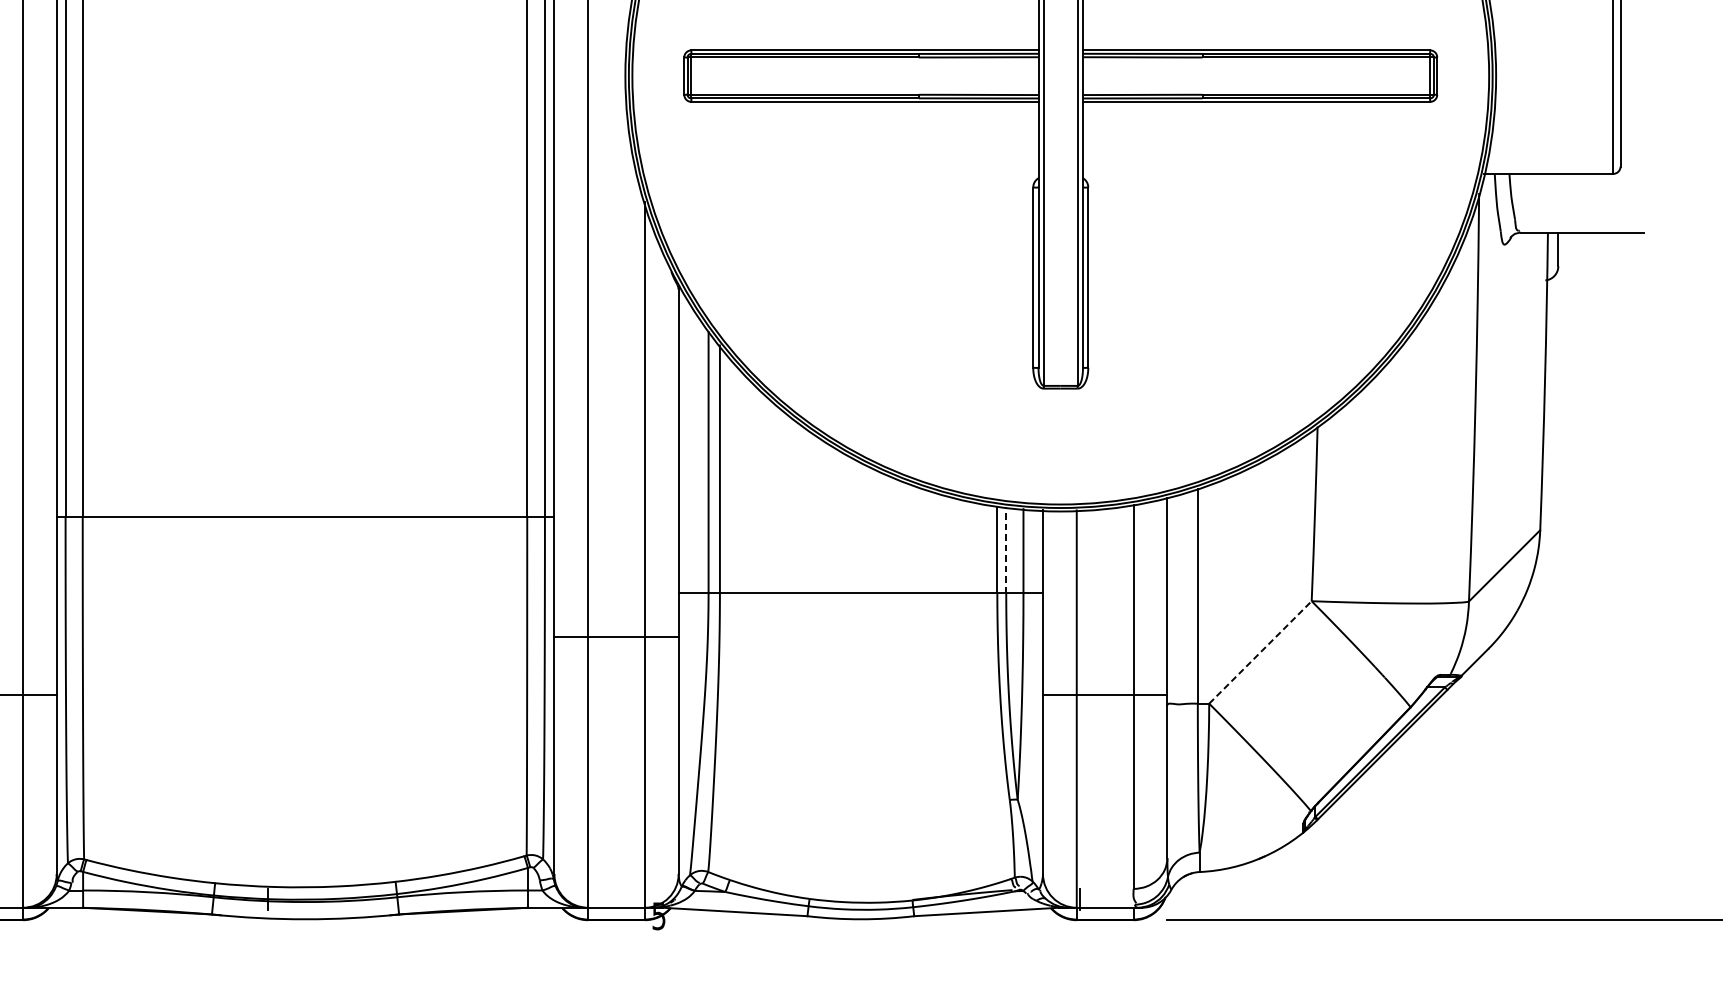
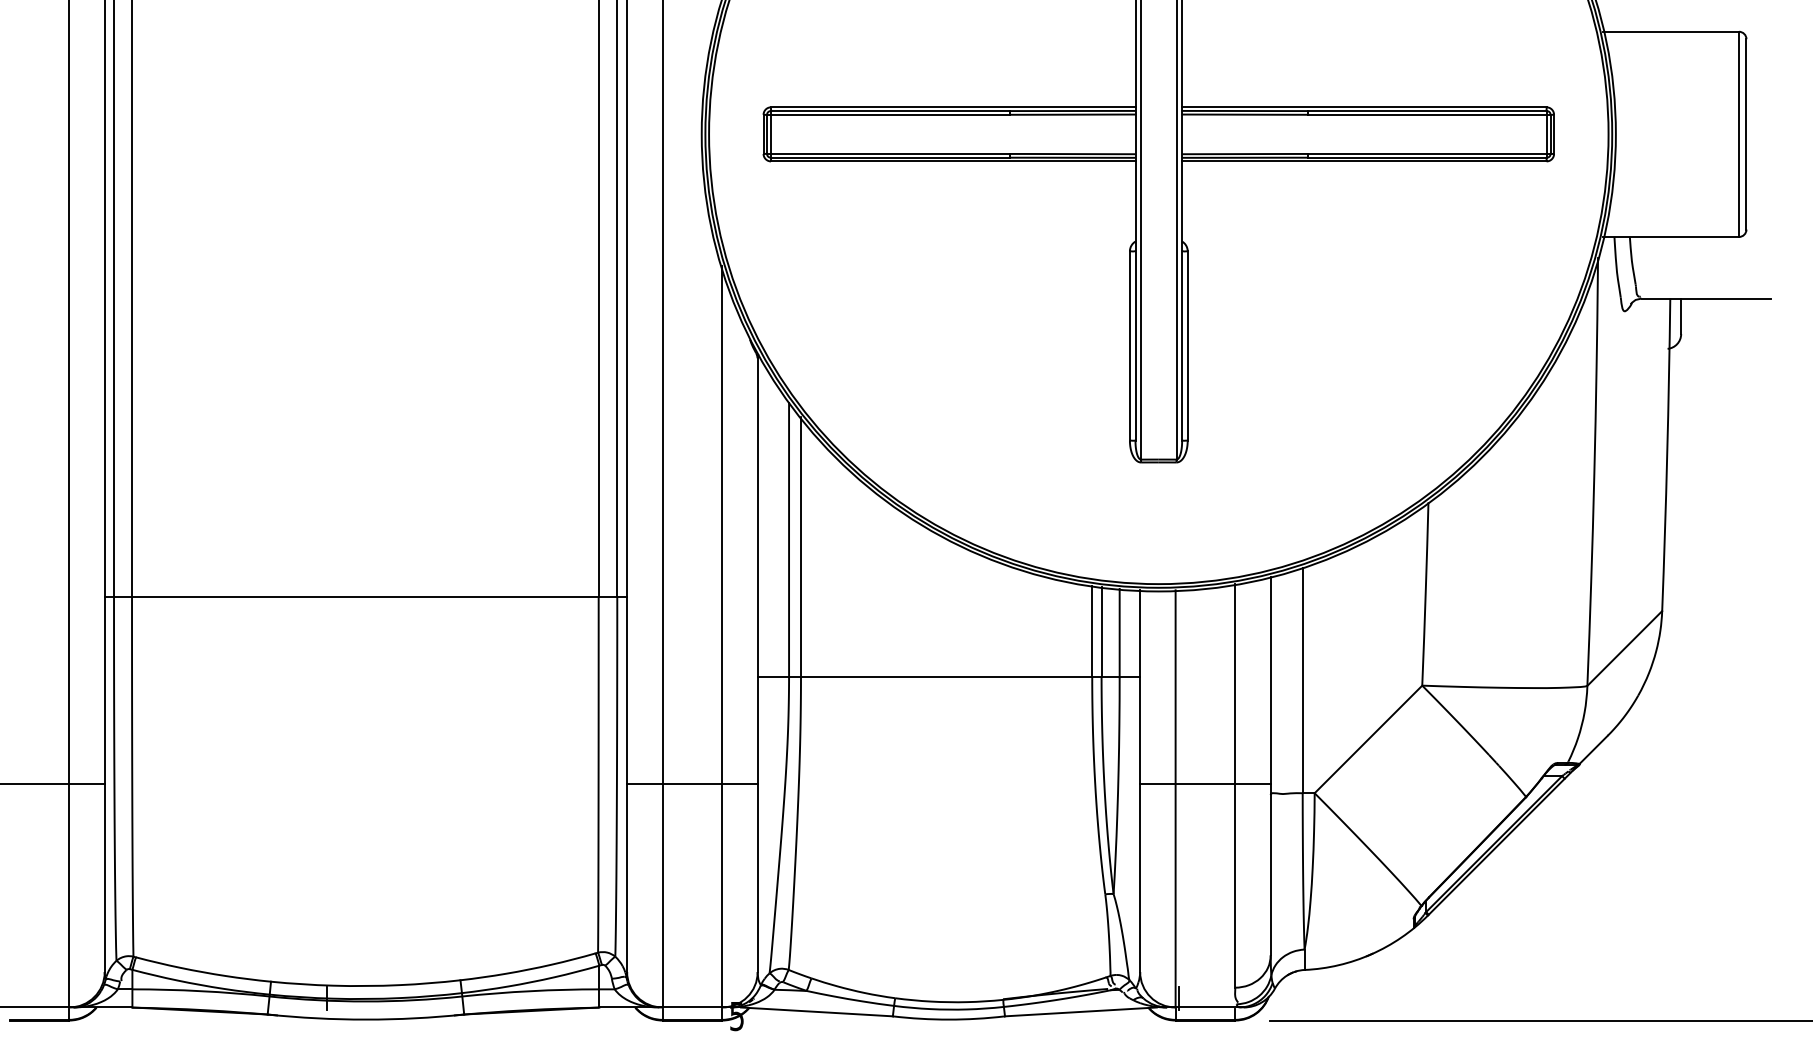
line: (1006, 549) -> (1101, 631), dashed -> solid
line: (616, 637) -> (692, 783), moved
line: (1260, 652) -> (1368, 739), dashed -> solid

